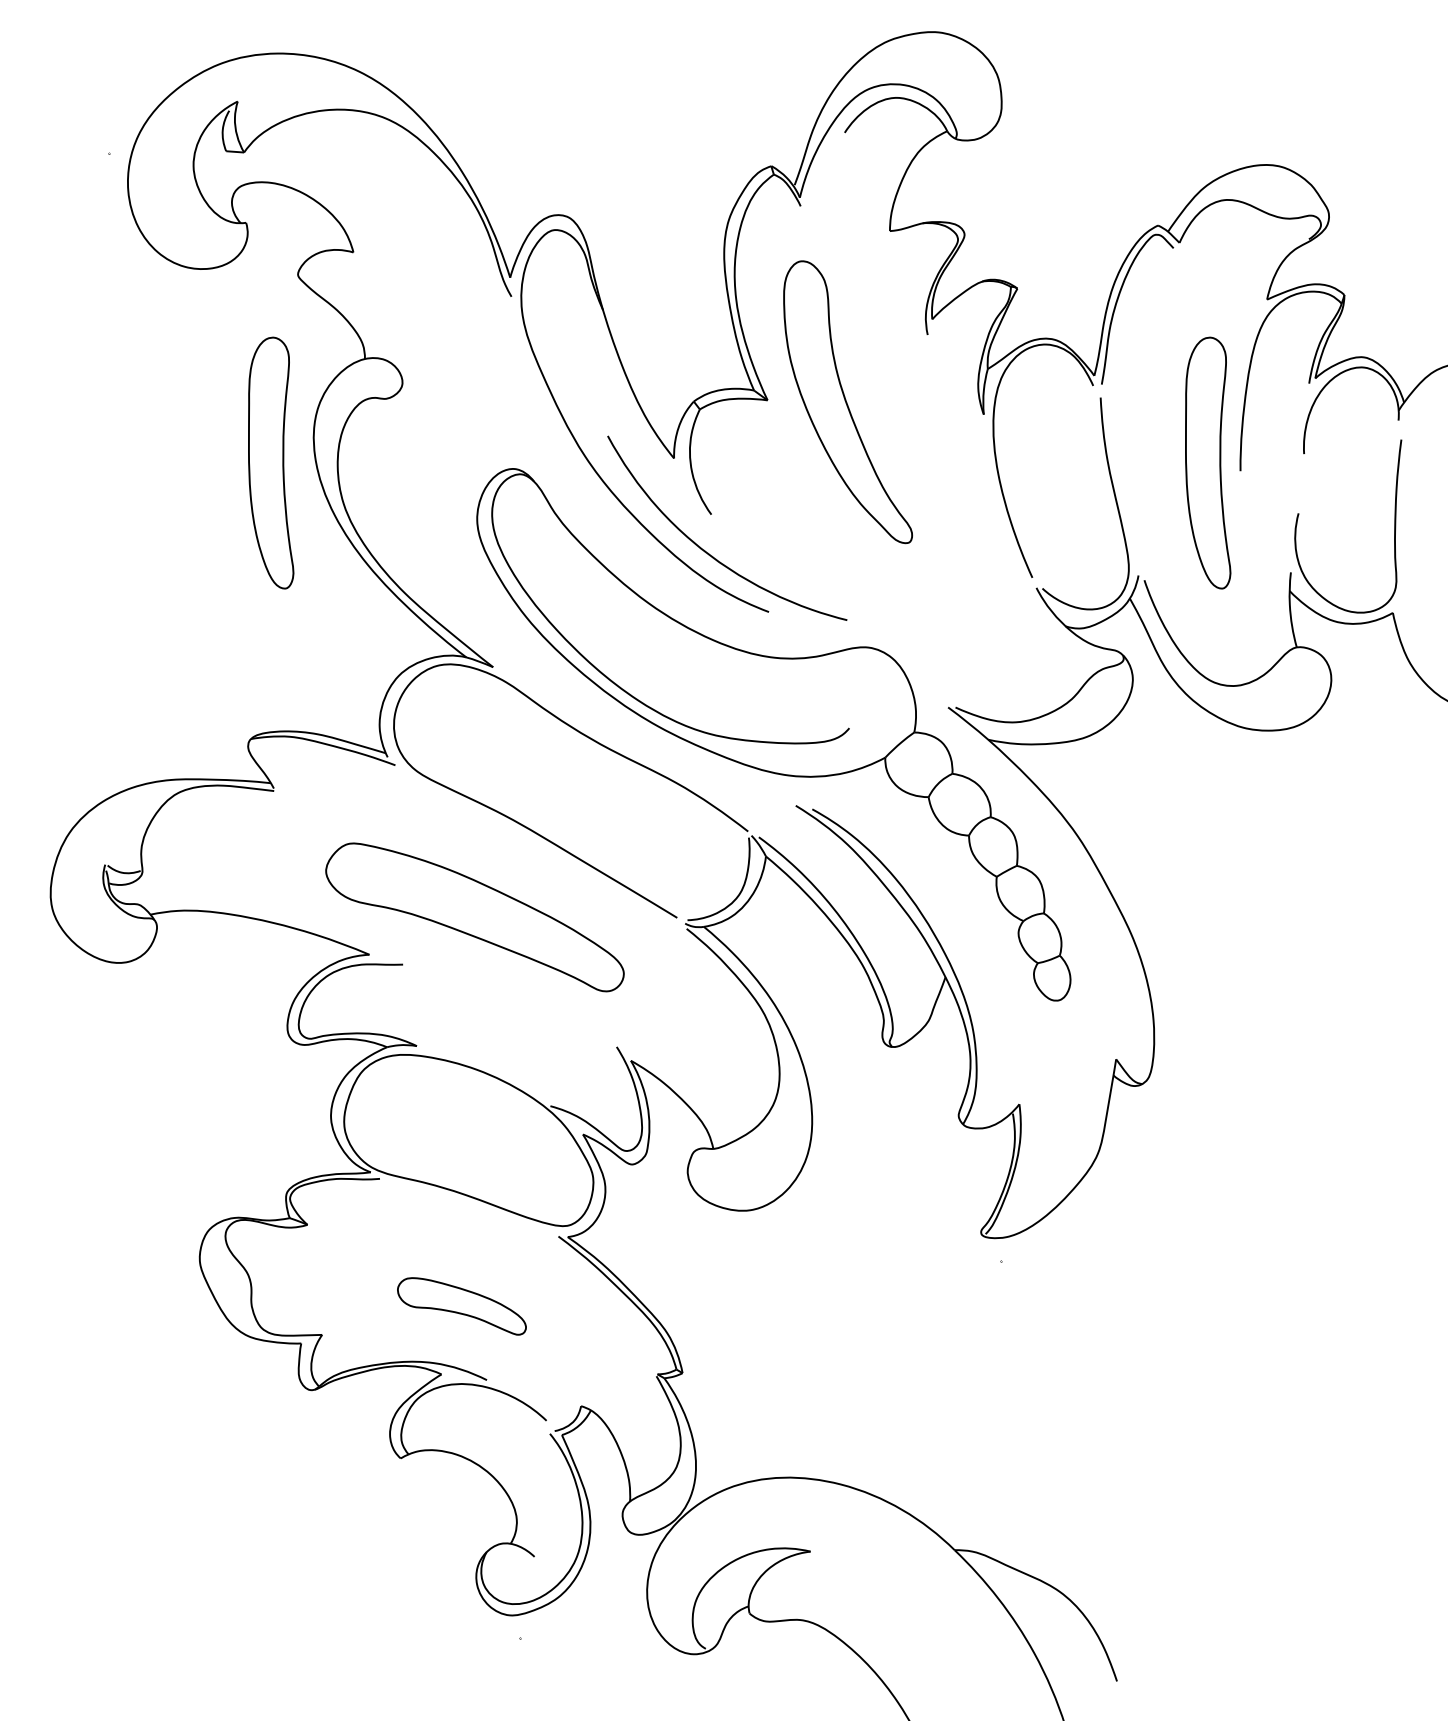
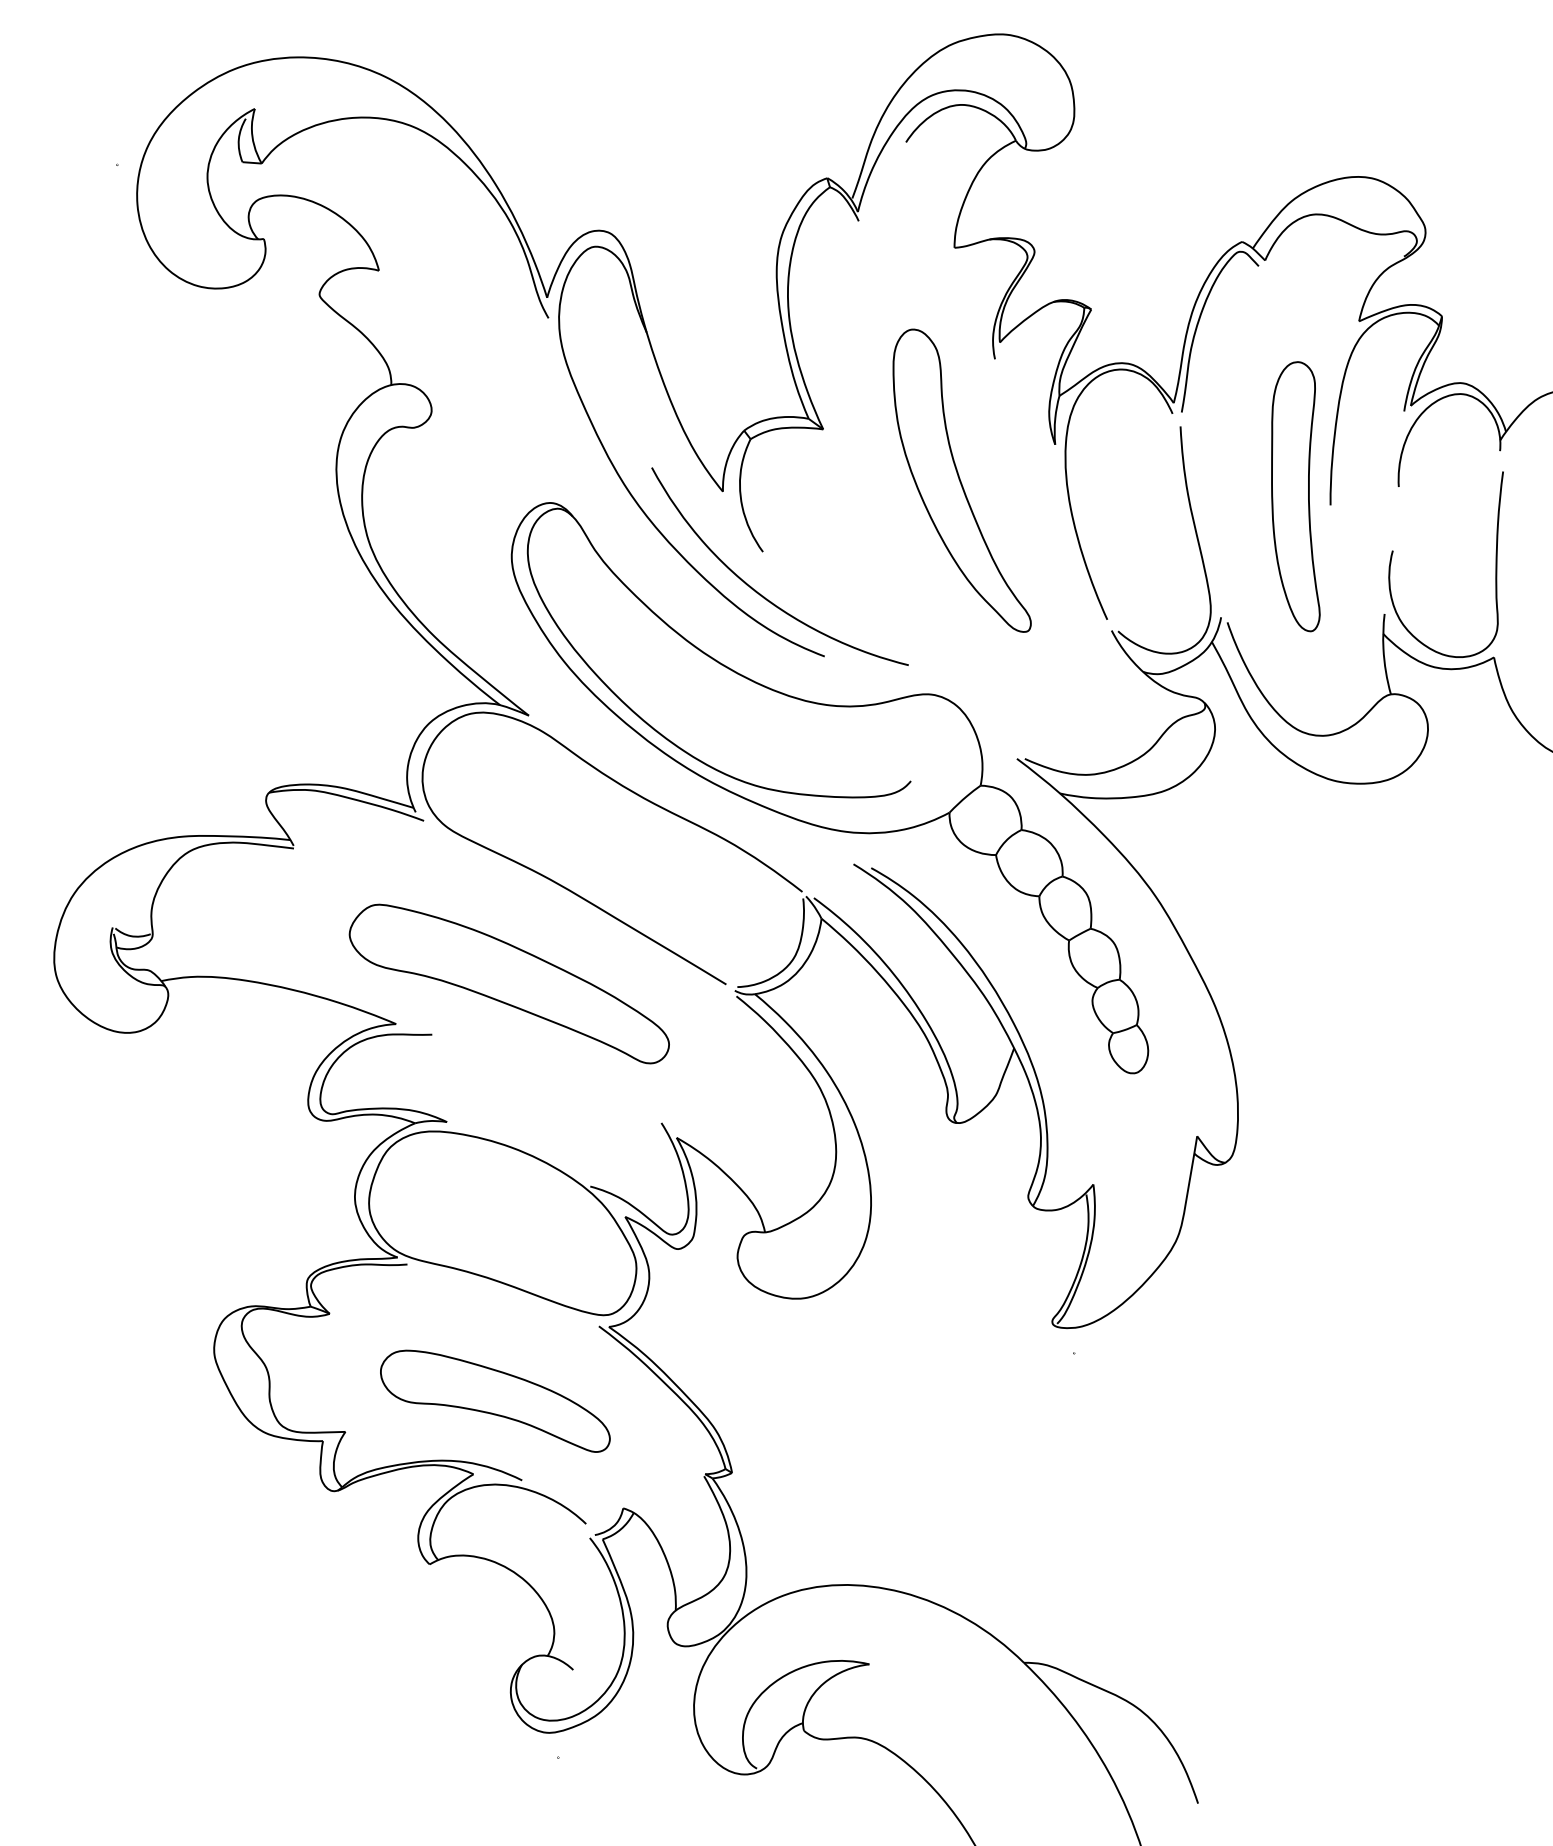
part: (847, 402) -> (961, 481), moved
part: (271, 462) -> (291, 496), removed
part: (461, 1306) -> (494, 1401), size x1.67

